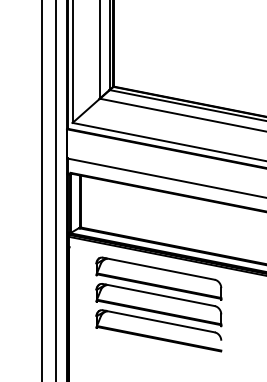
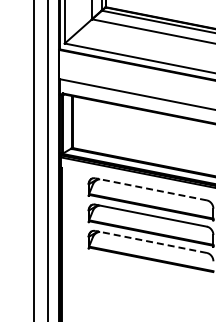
line: (158, 268) -> (150, 189), solid -> dashed
line: (158, 321) -> (150, 242), solid -> dashed

